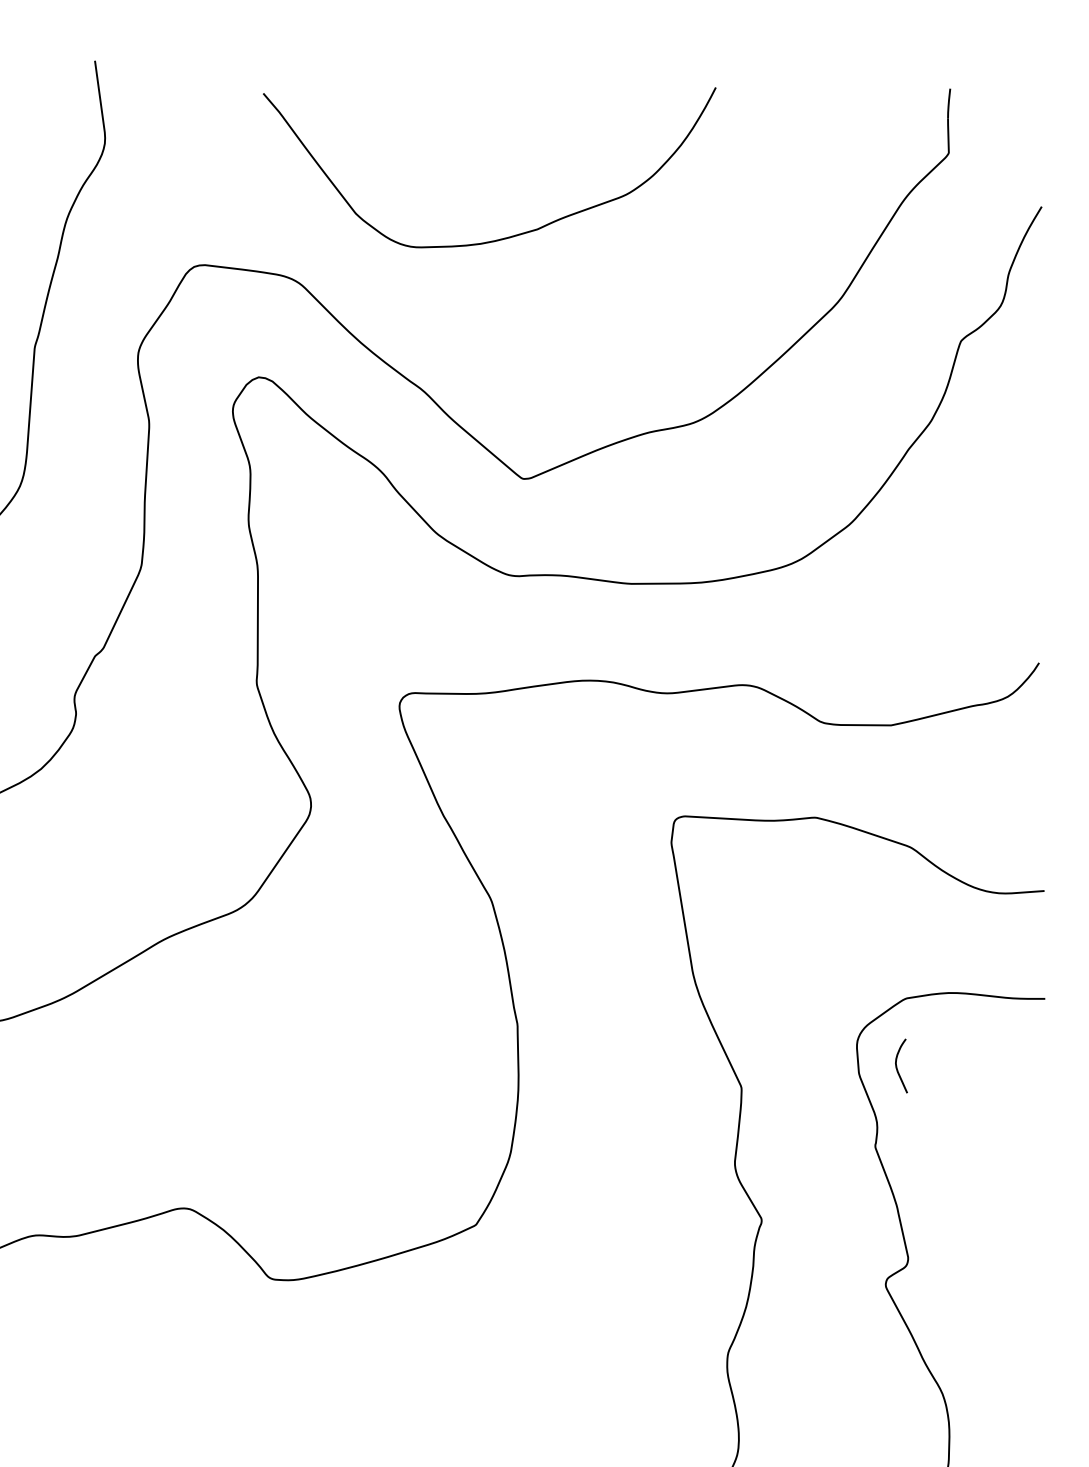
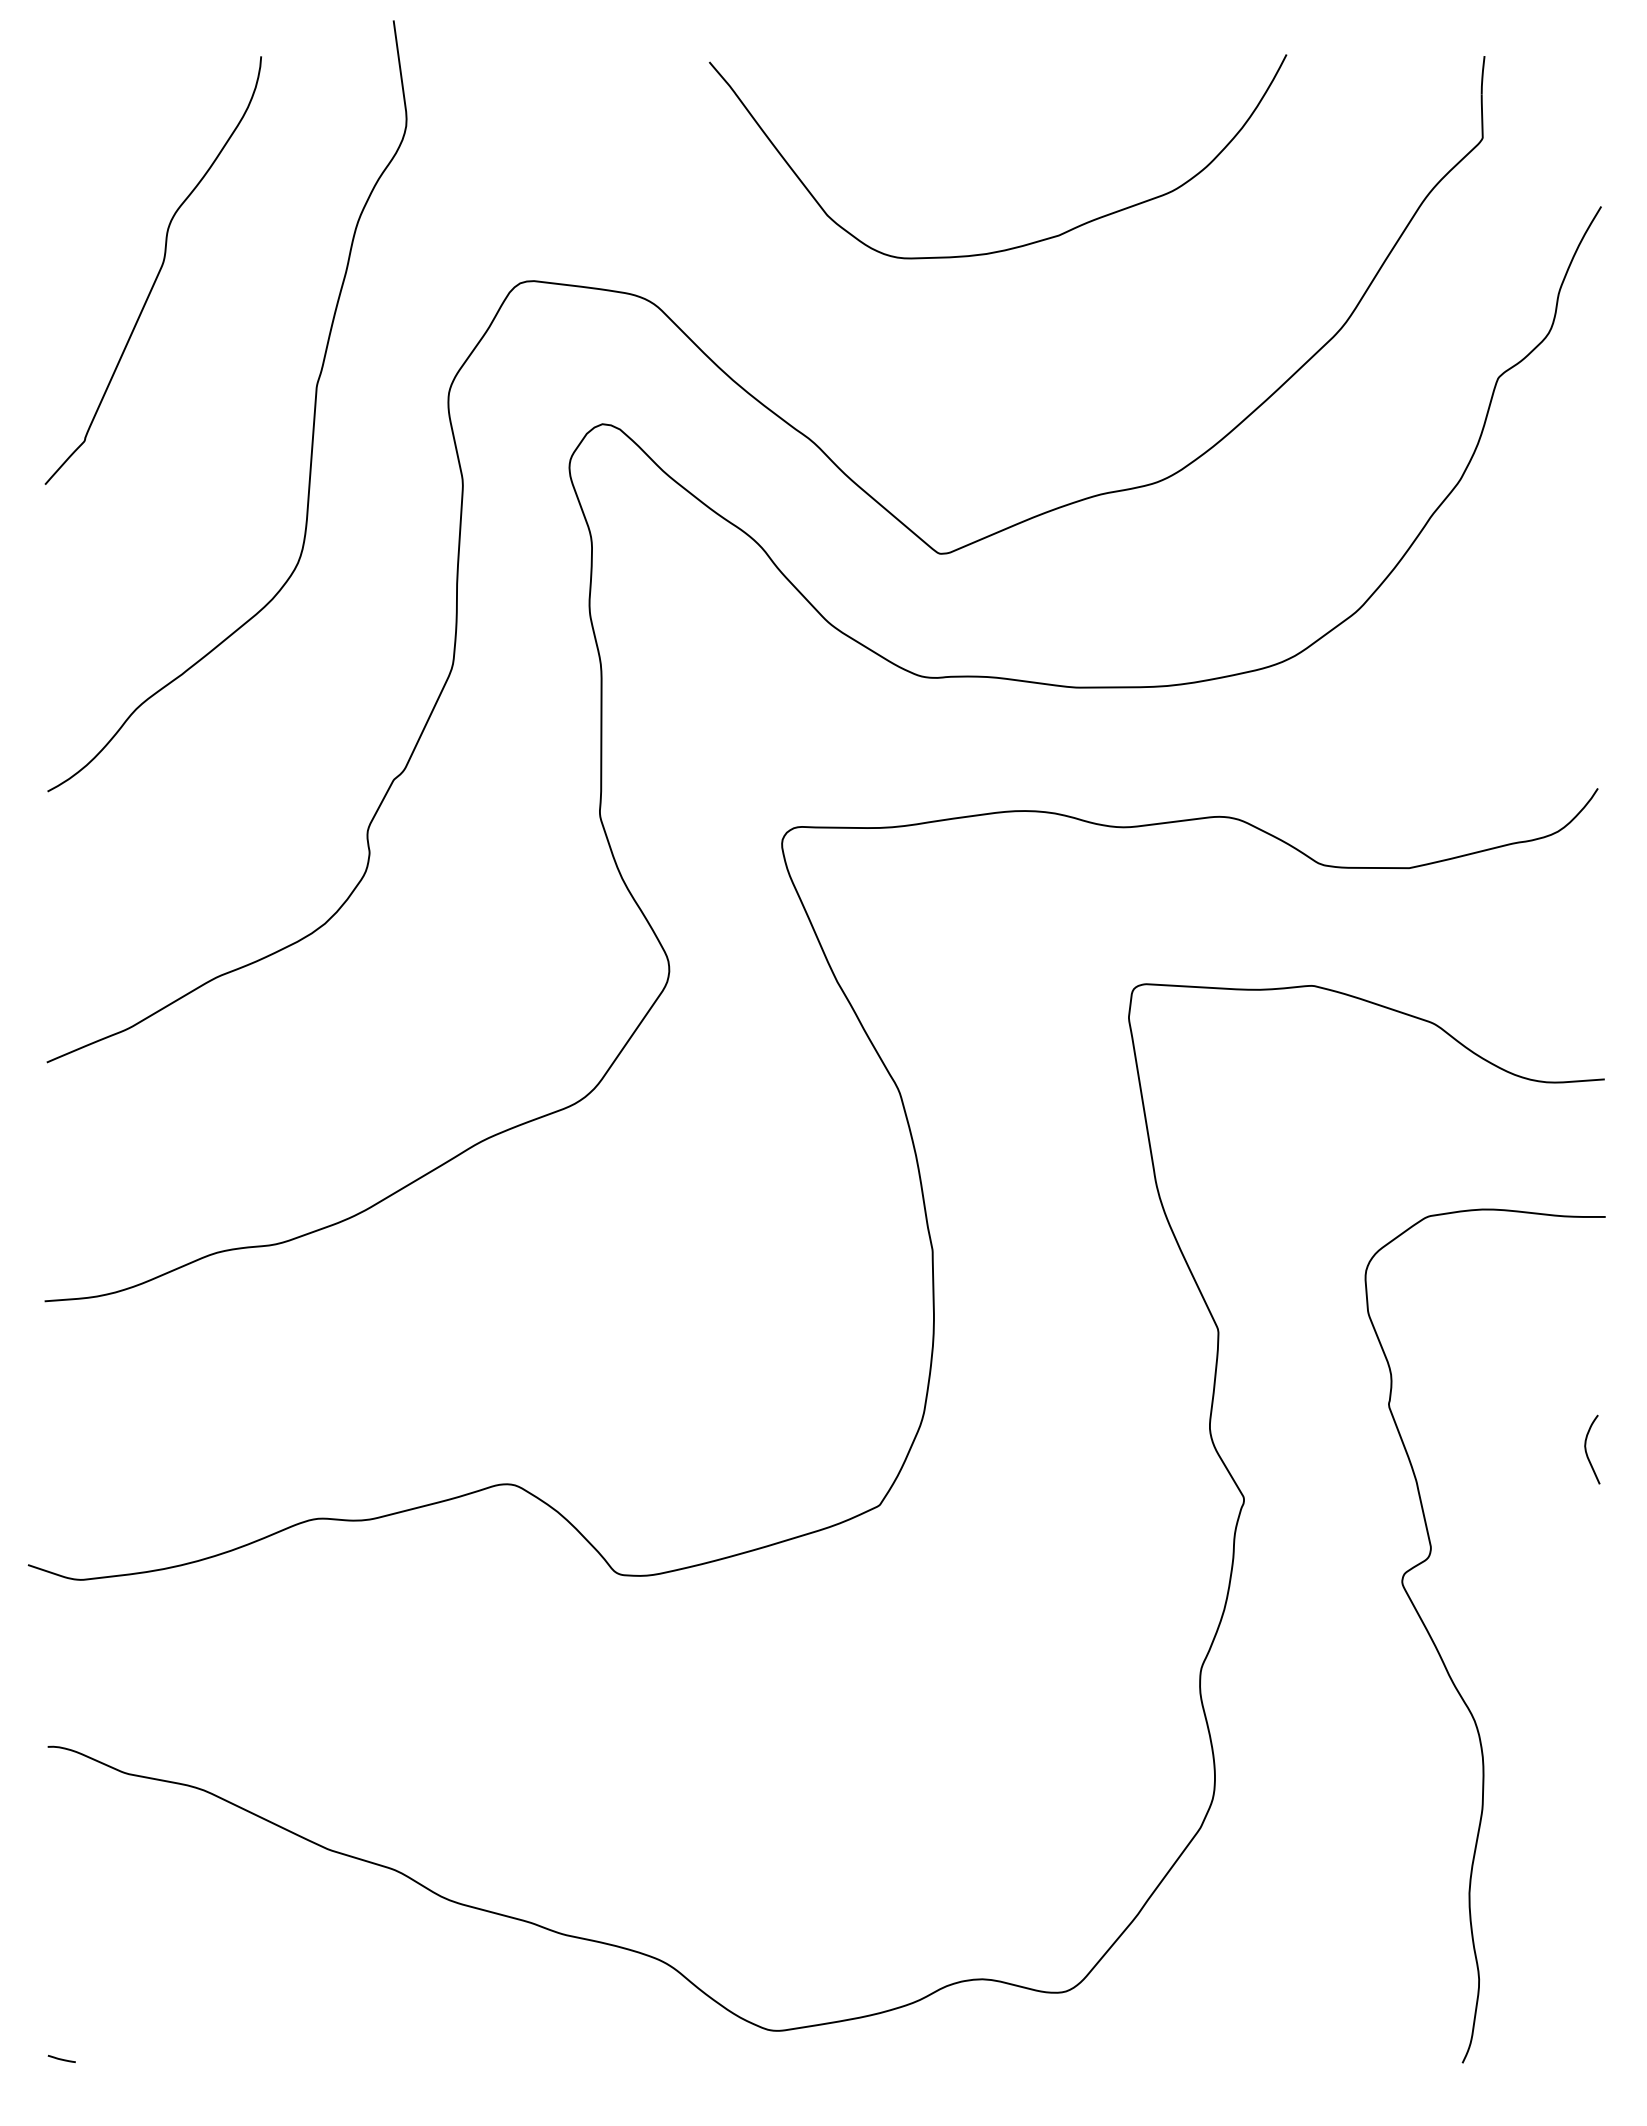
curve: (506, 237) -> (1019, 245), moved
curve: (897, 1068) -> (1587, 1452), moved

